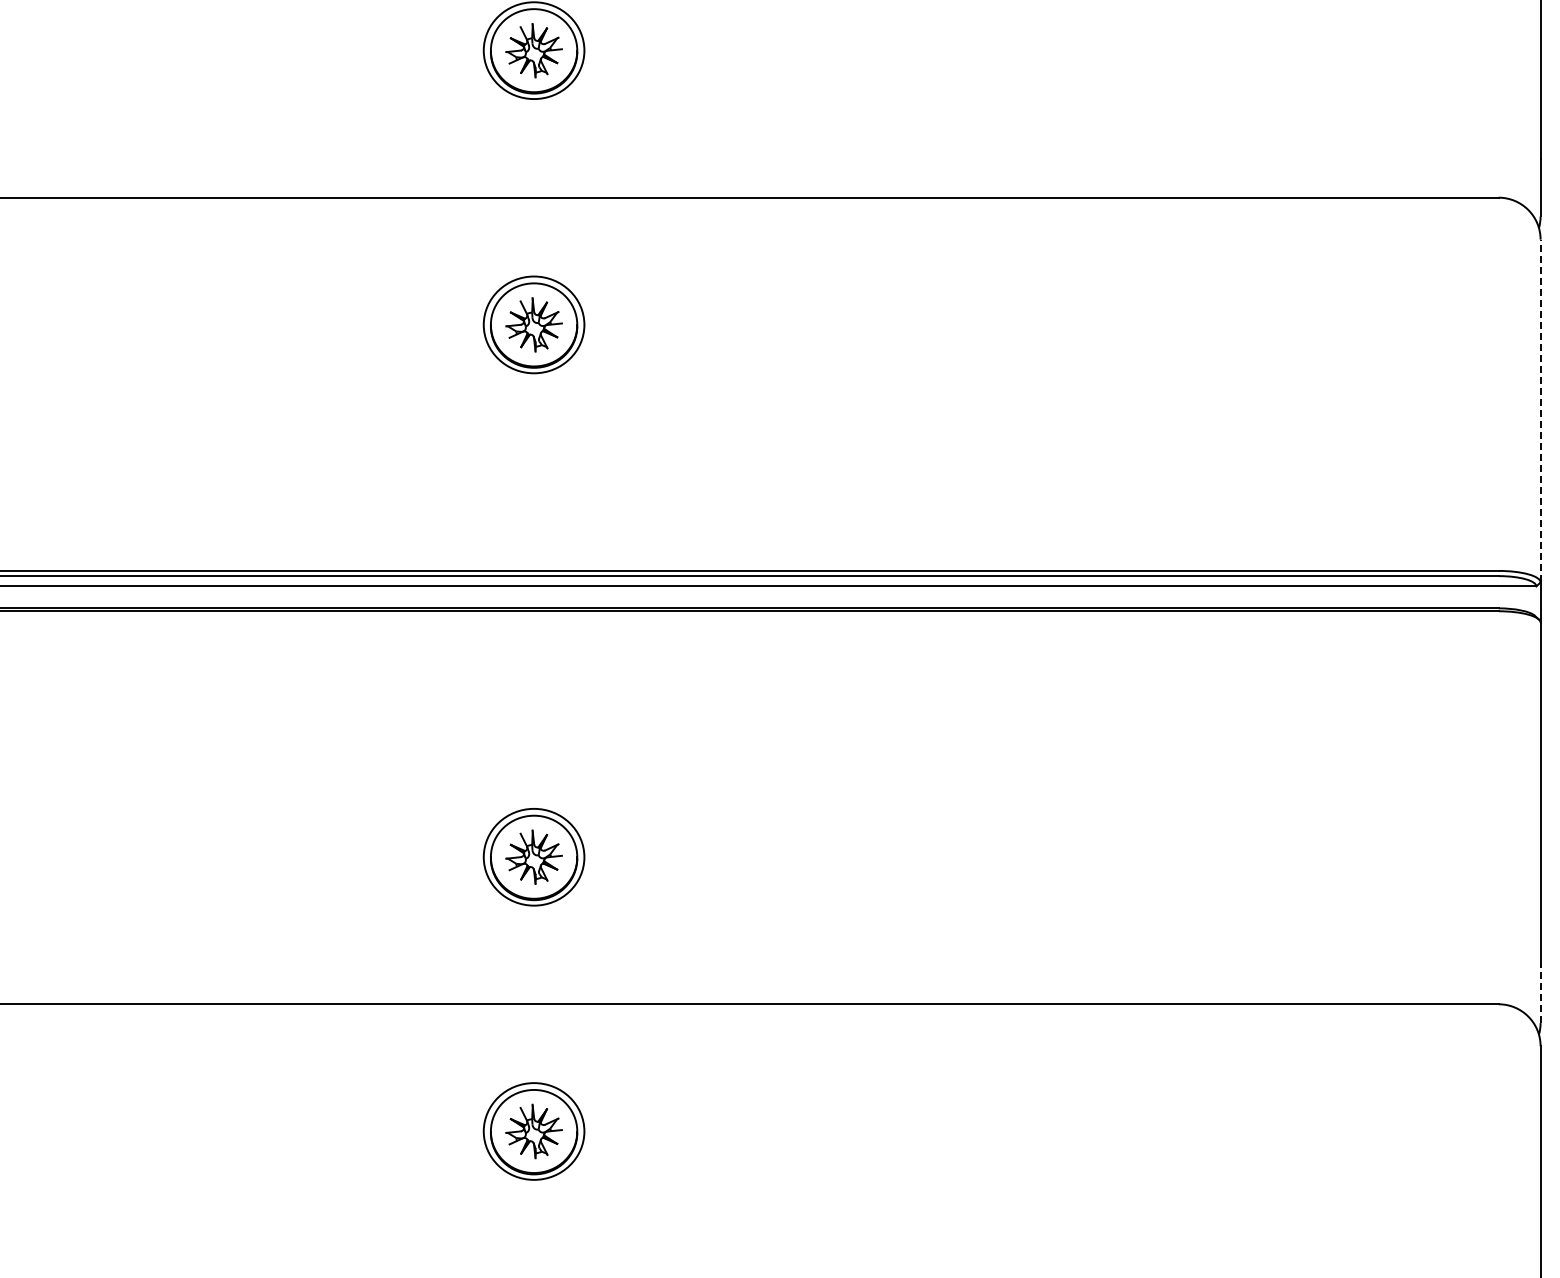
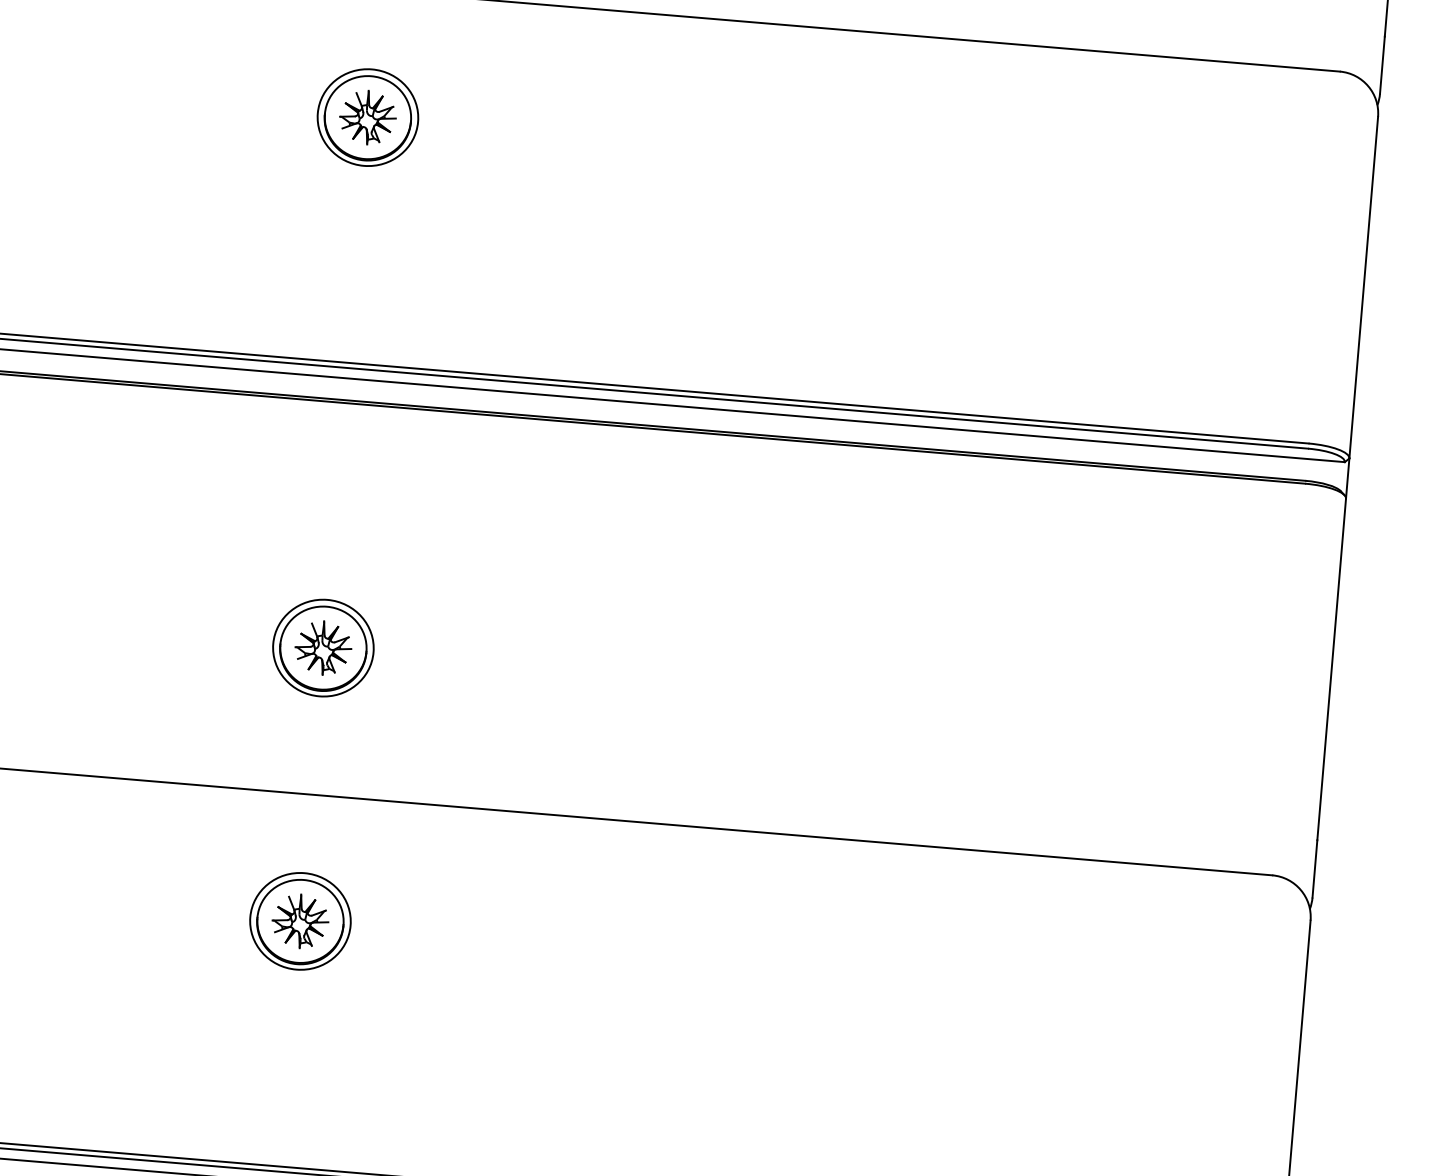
line: (1540, 410) -> (1363, 287), dashed -> solid
line: (1540, 994) -> (1314, 869), dashed -> solid

